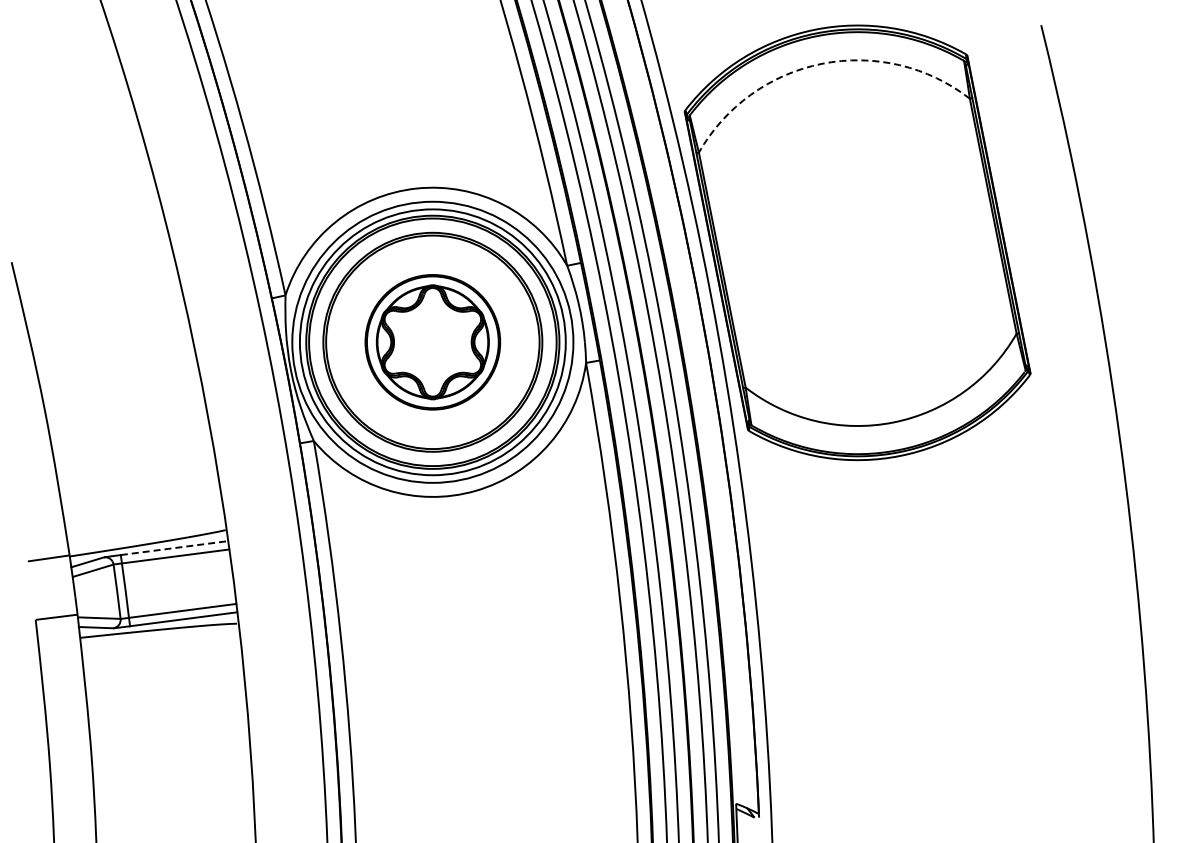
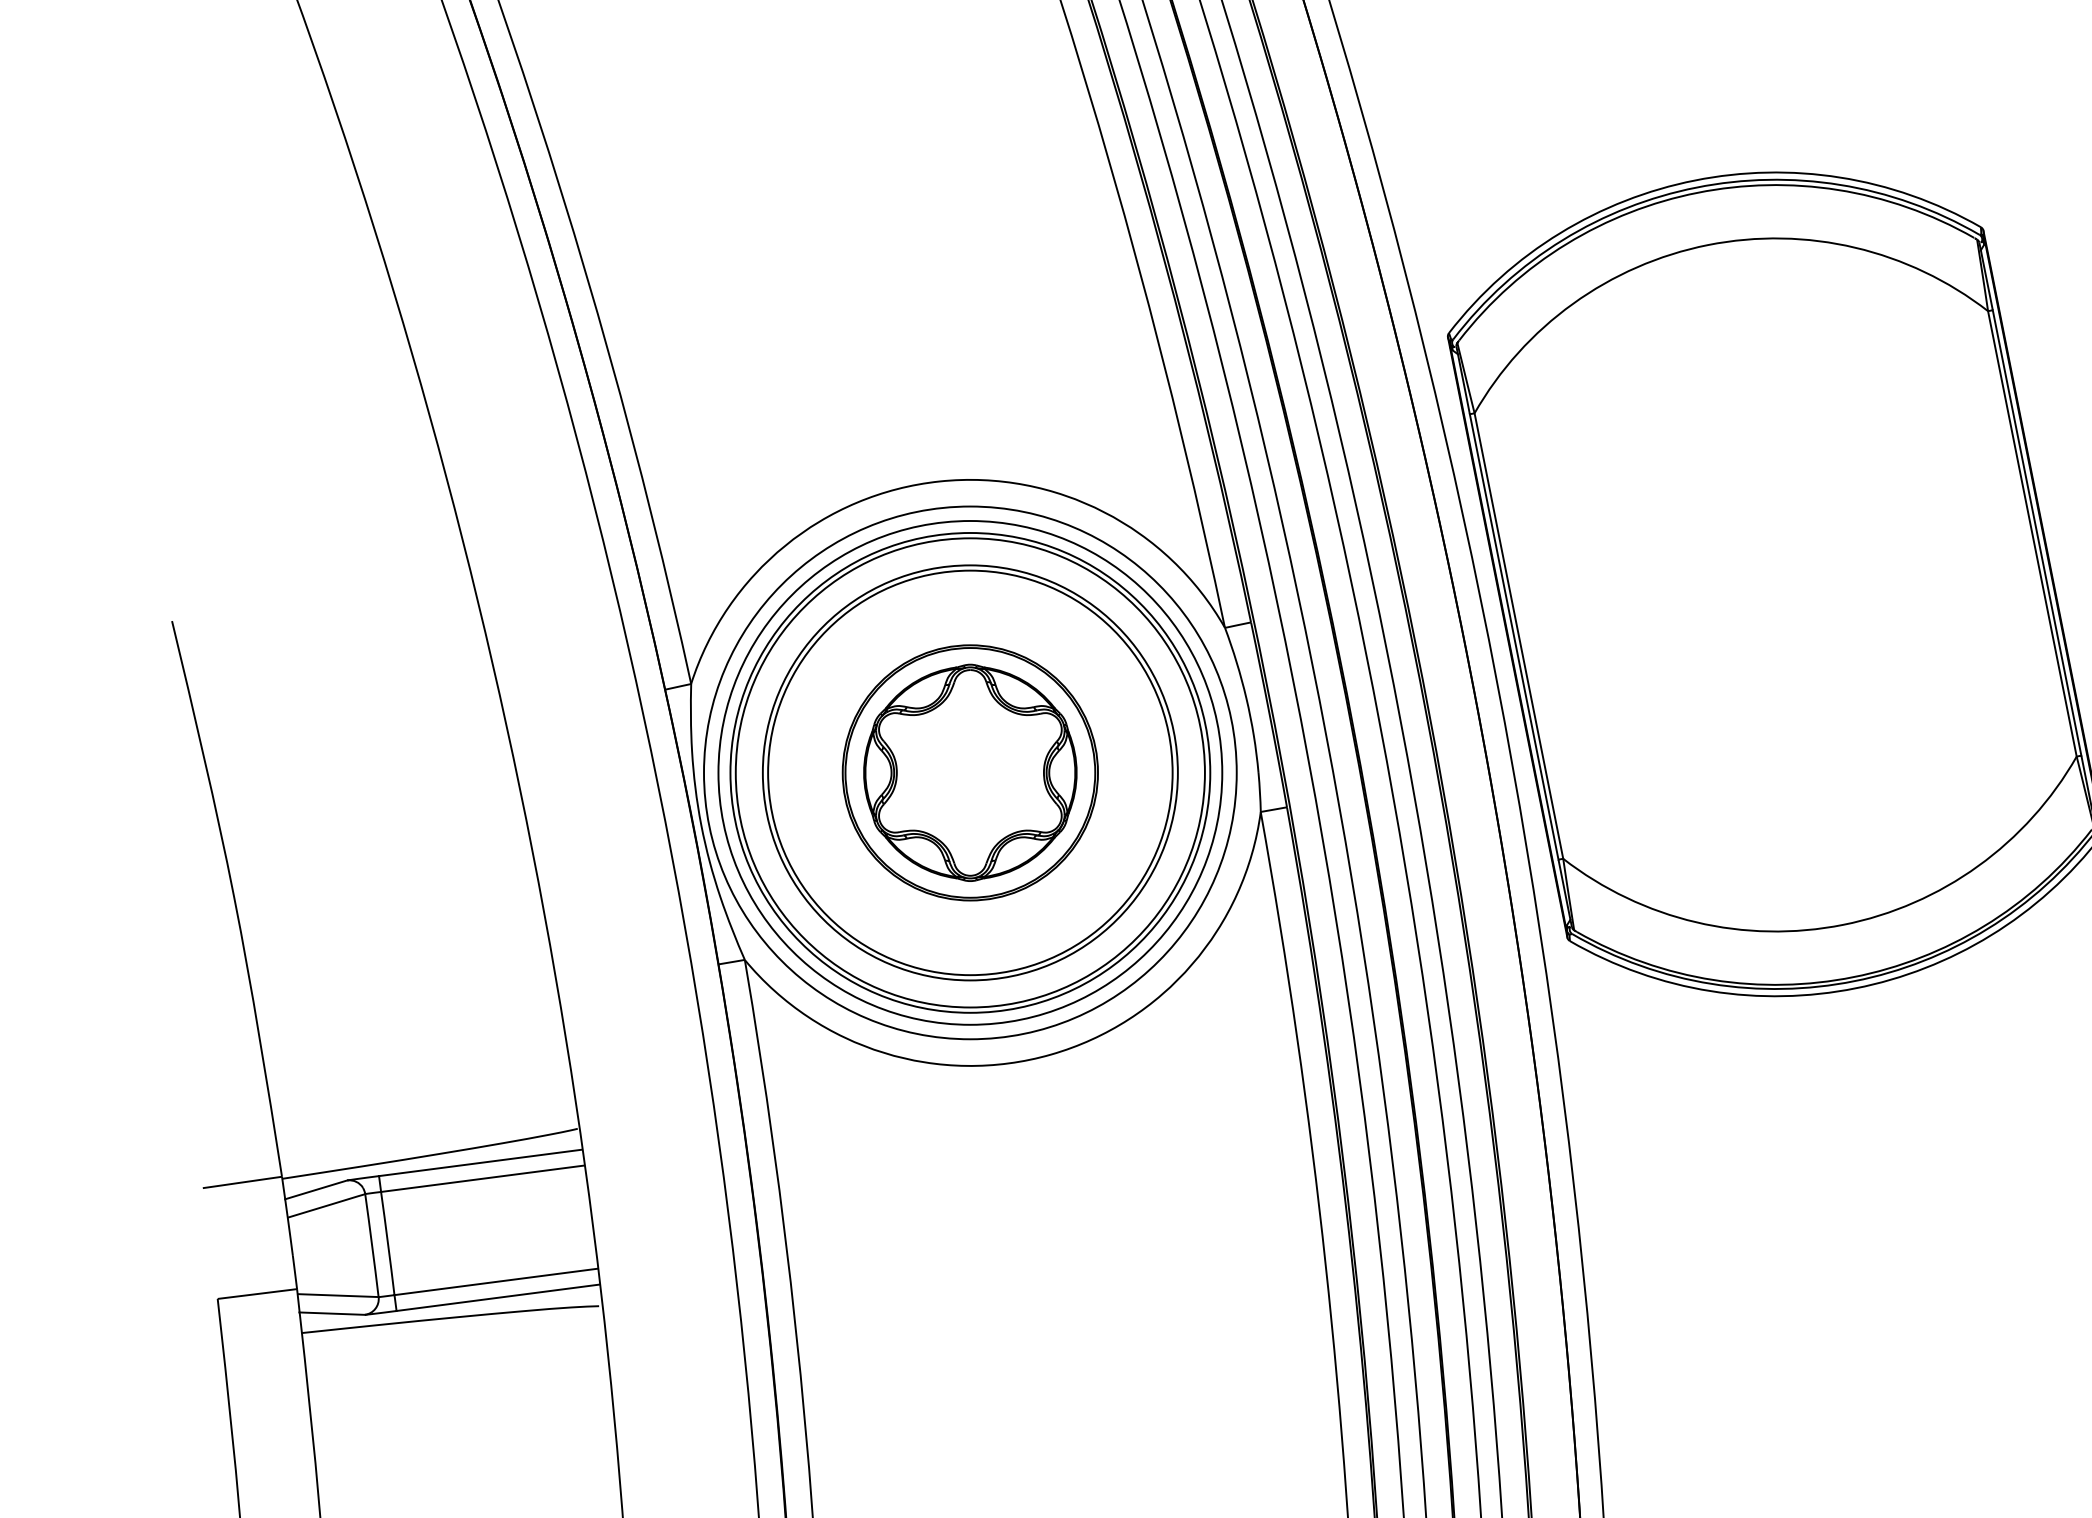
arc: (822, 63) -> (1708, 244), dashed -> solid
line: (174, 548) -> (480, 1163), dashed -> solid

